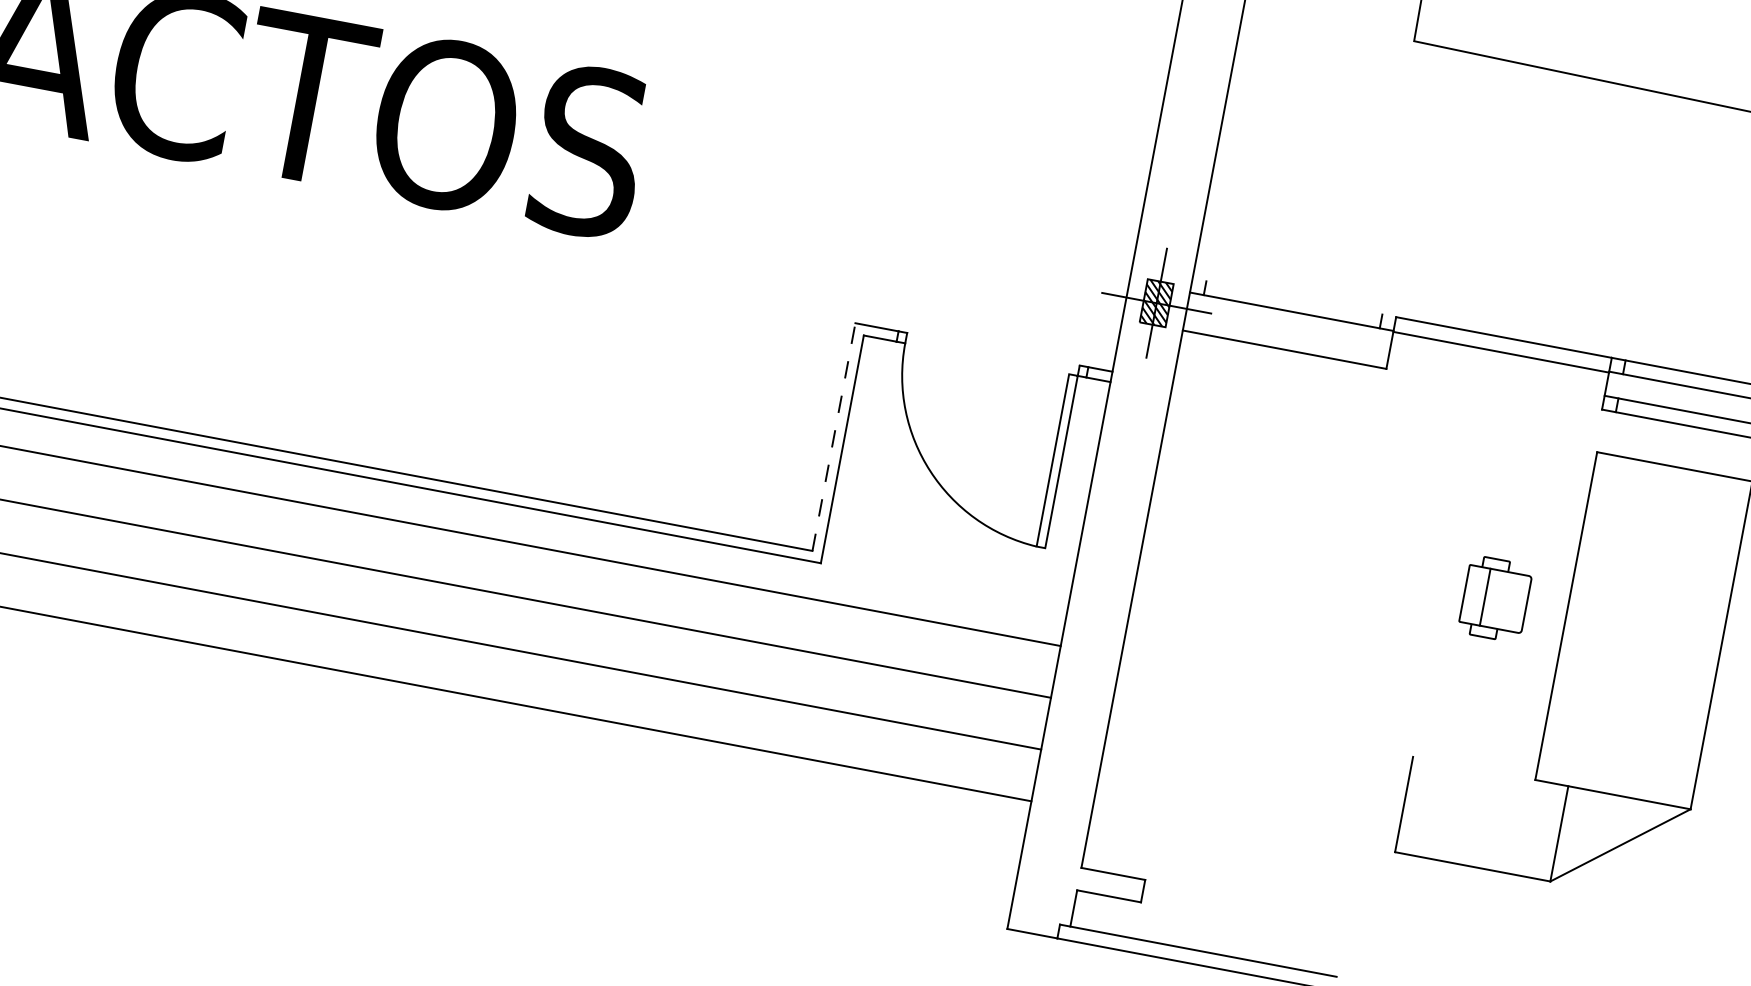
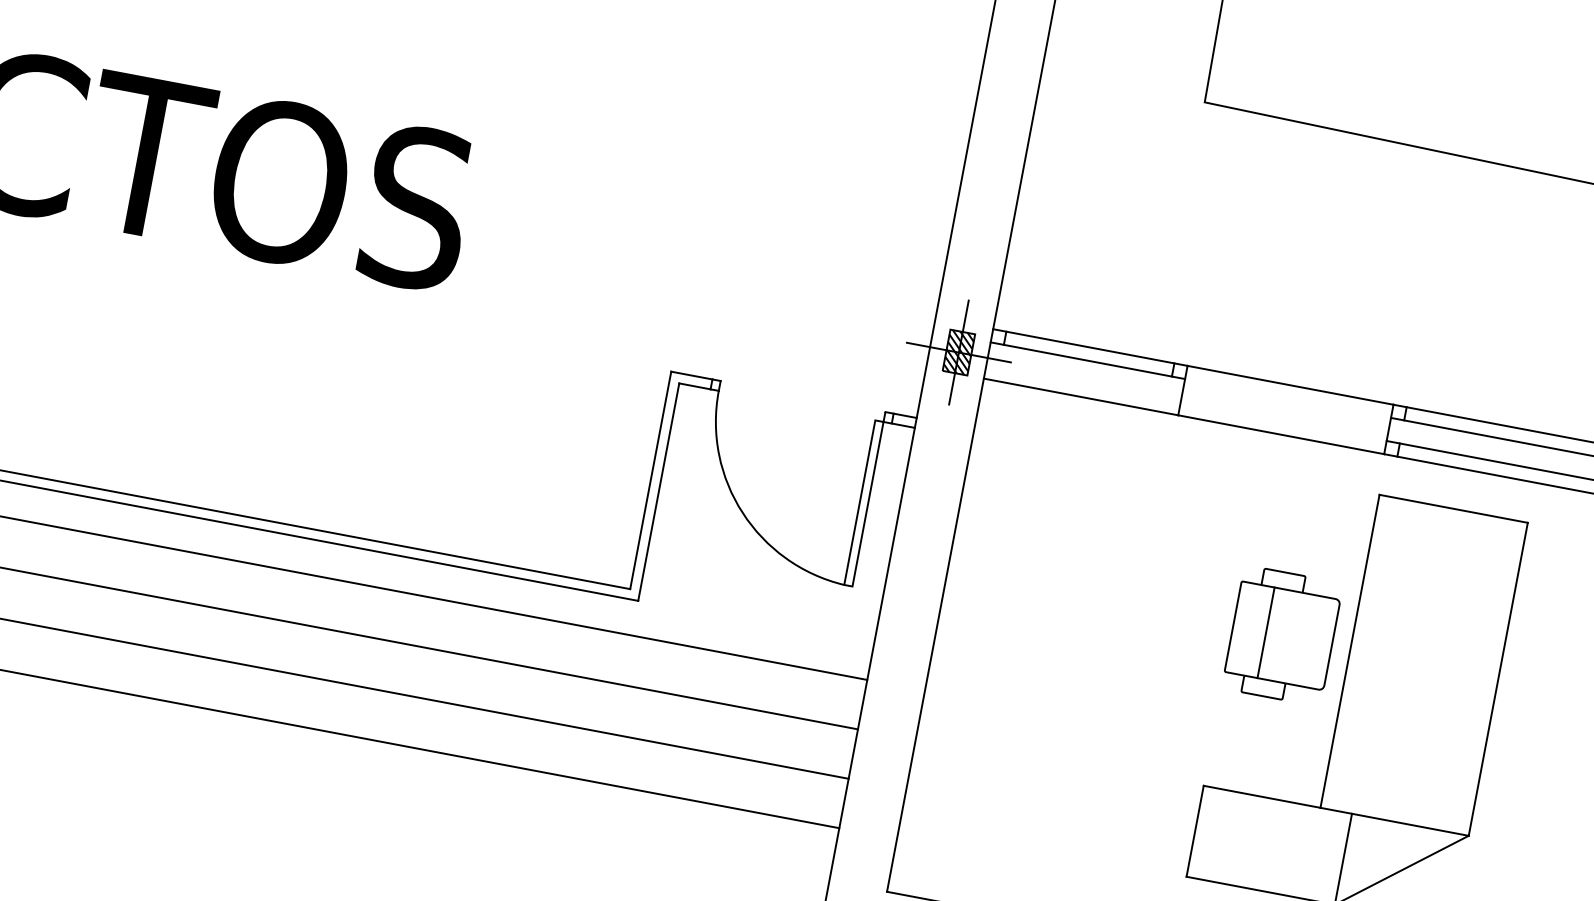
line: (1294, 297) -> (1090, 347), added
line: (1501, 351) -> (1281, 434), moved
line: (833, 437) -> (650, 480), dashed -> solid
part: (1495, 597) -> (1282, 633), size x1.67
line: (1474, 767) -> (1262, 795), added

